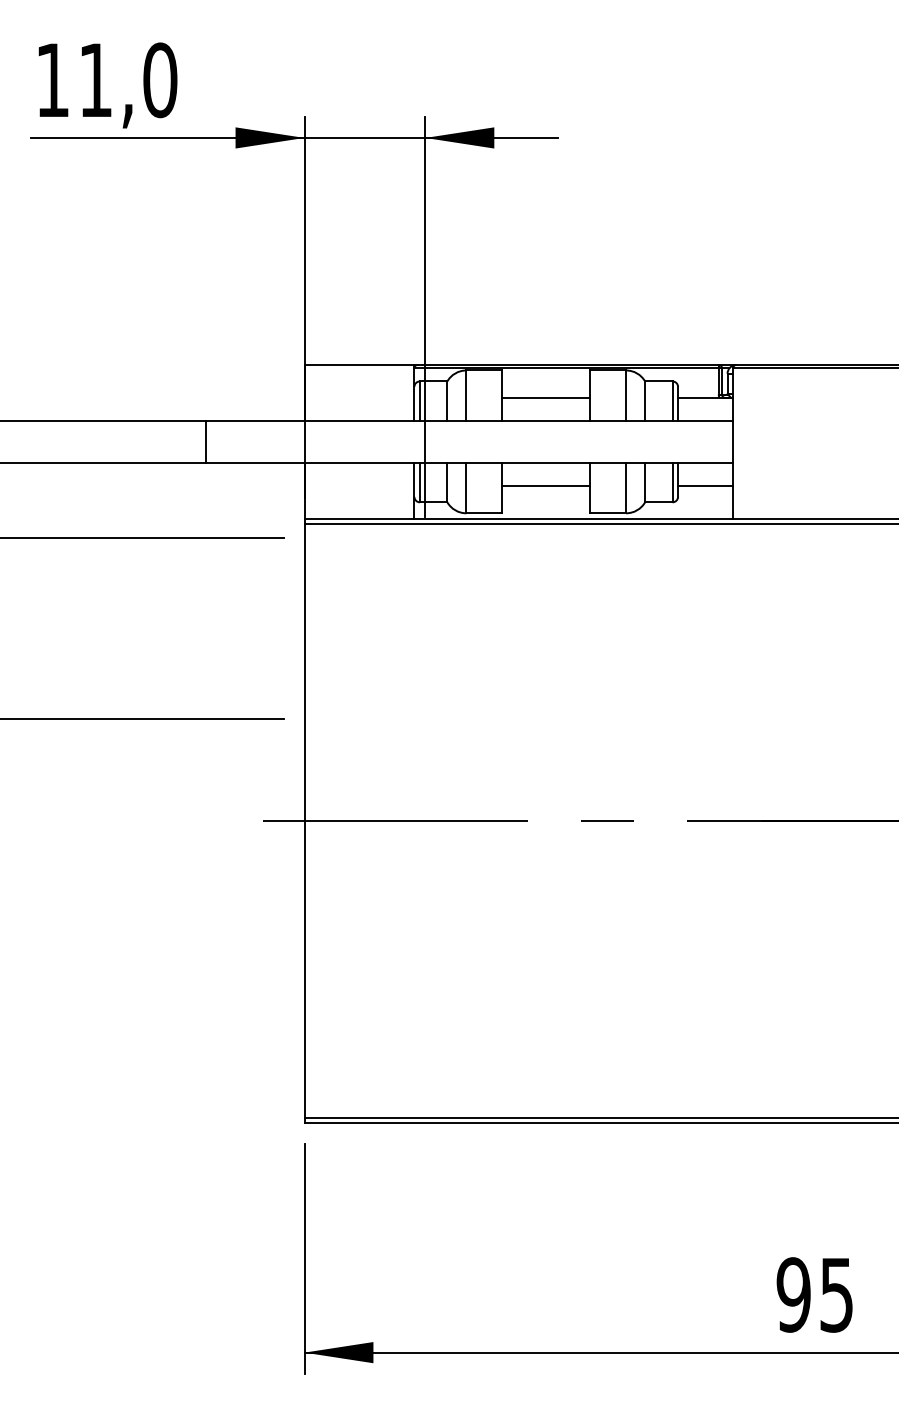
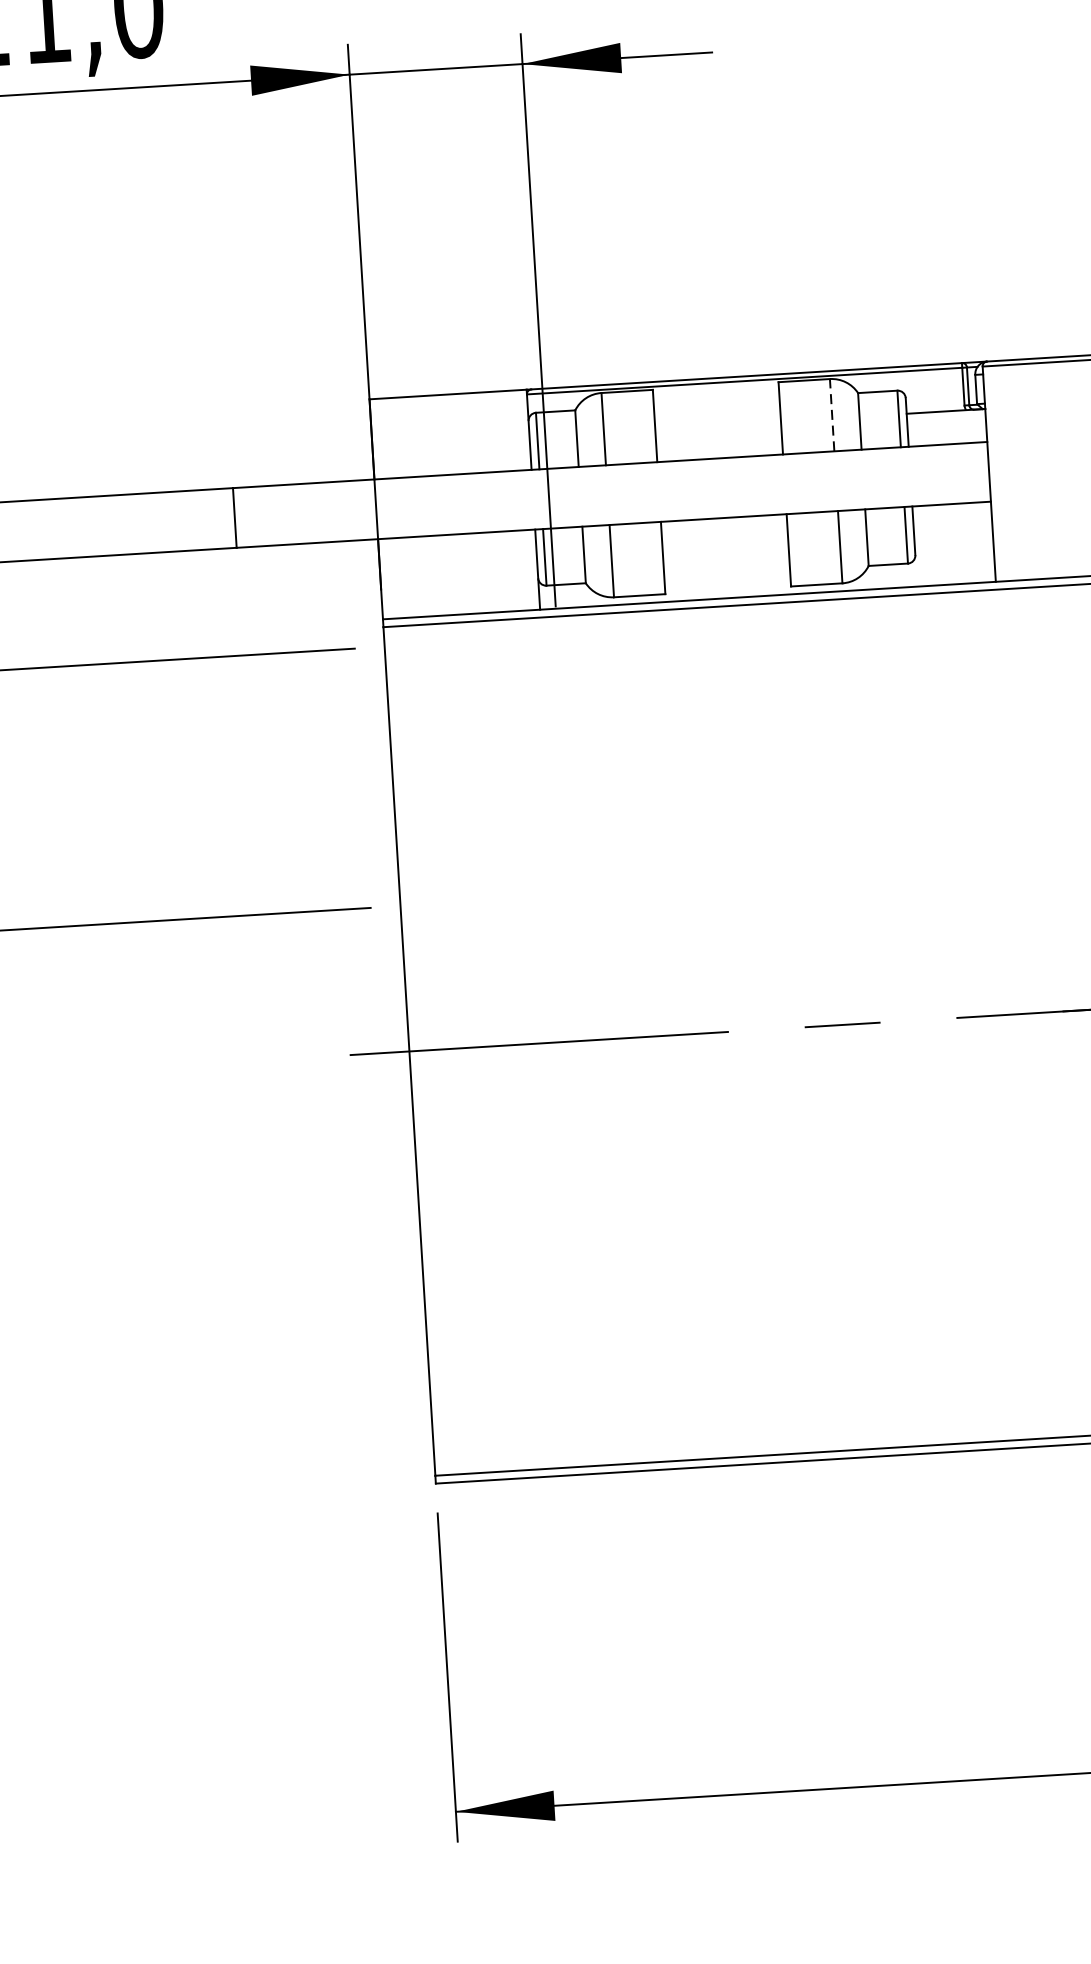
line: (626, 395) -> (832, 414), solid -> dashed
line: (546, 397) -> (718, 424), removed
line: (546, 485) -> (726, 550), removed
line: (705, 485) -> (953, 536), removed

